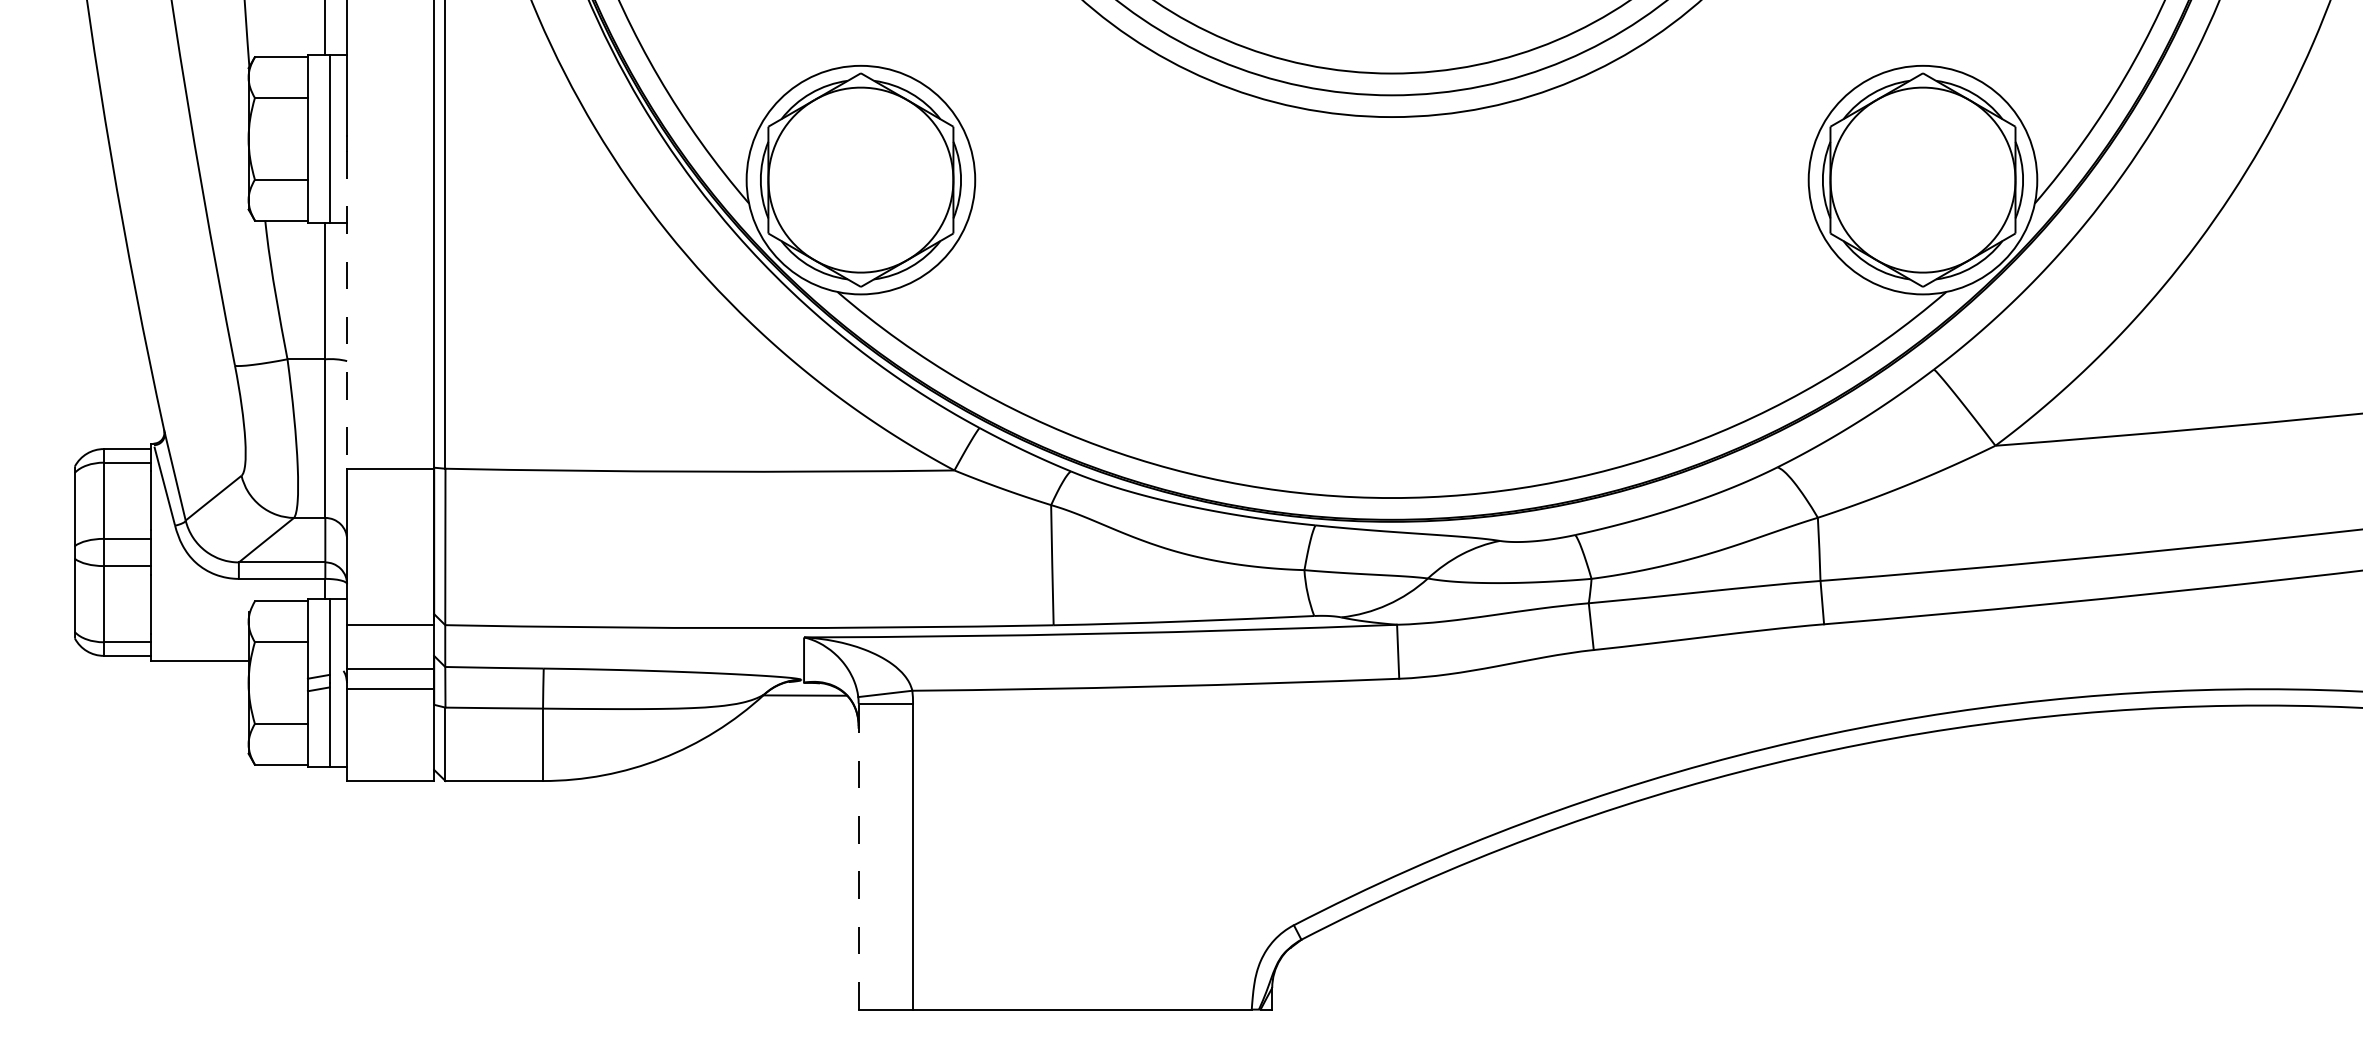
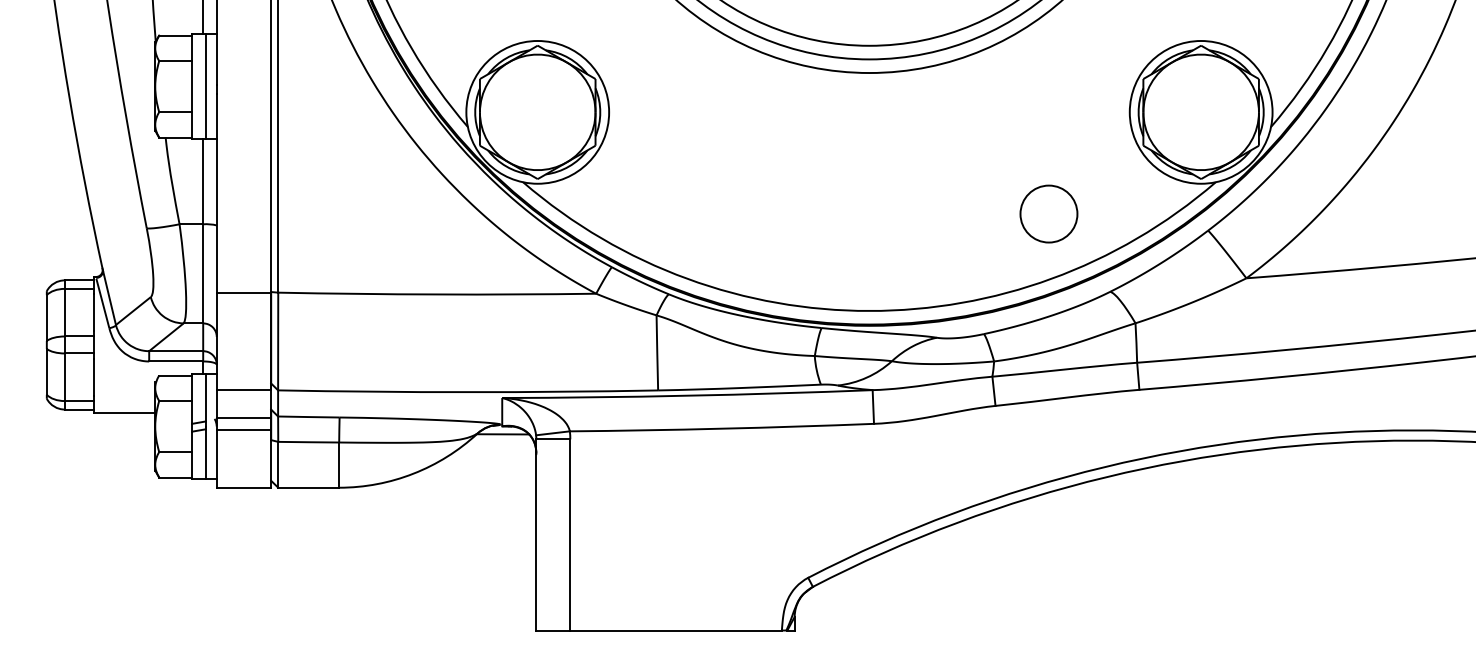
line: (346, 309) -> (216, 193), dashed -> solid
circle: (1678, 341) -> (1048, 213), added
line: (858, 855) -> (536, 534), dashed -> solid

